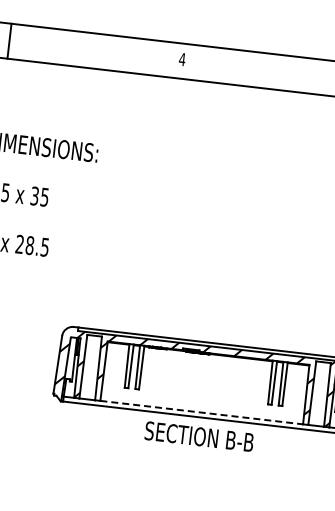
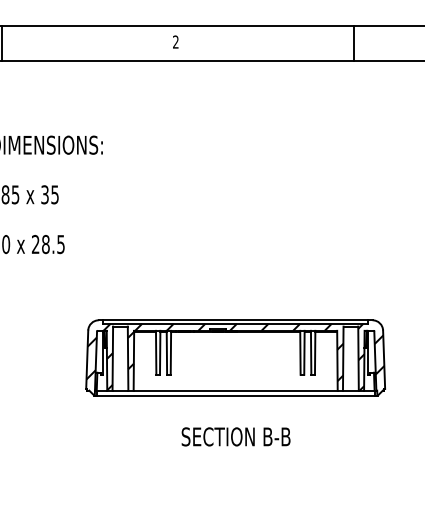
text: (182, 58) -> (175, 41), 4 -> 2
line: (202, 412) -> (236, 390), dashed -> solid
text: (198, 436) -> (235, 436), moved

